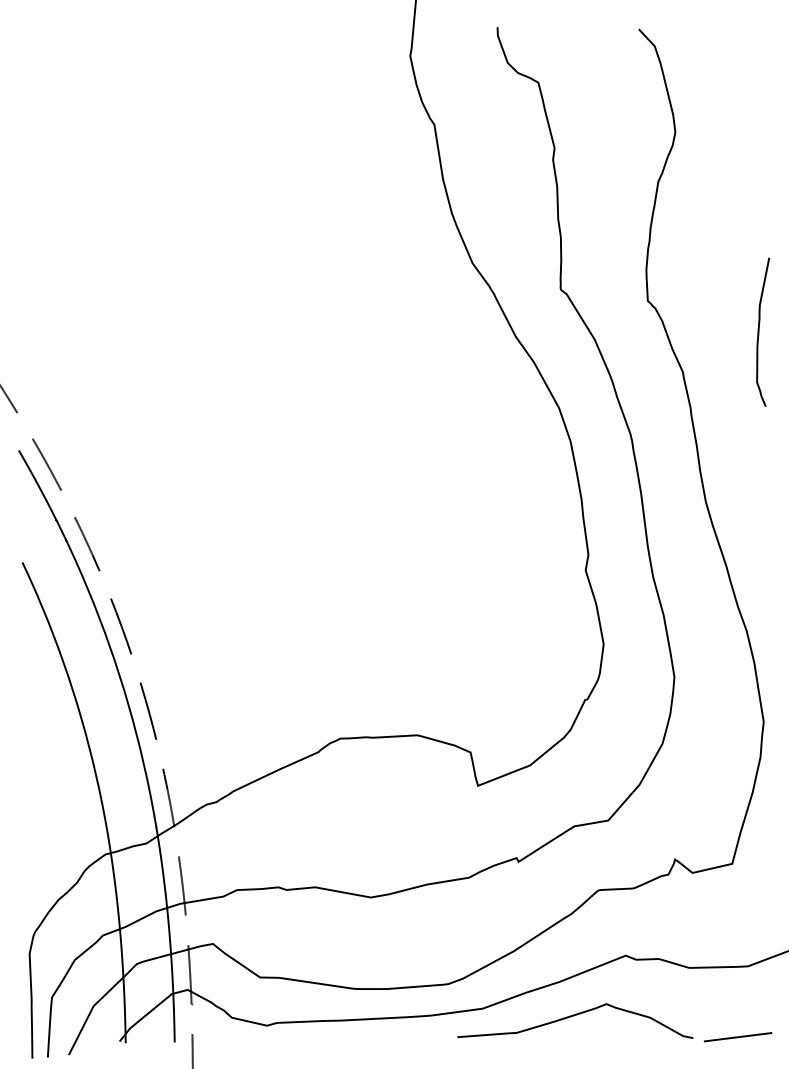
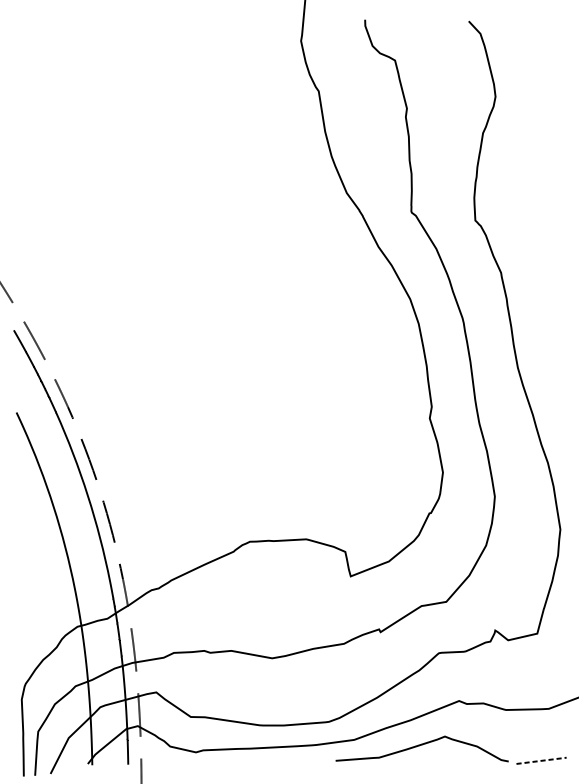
curve: (759, 331) -> (557, 243), removed
line: (738, 1037) -> (541, 761), solid -> dashed

